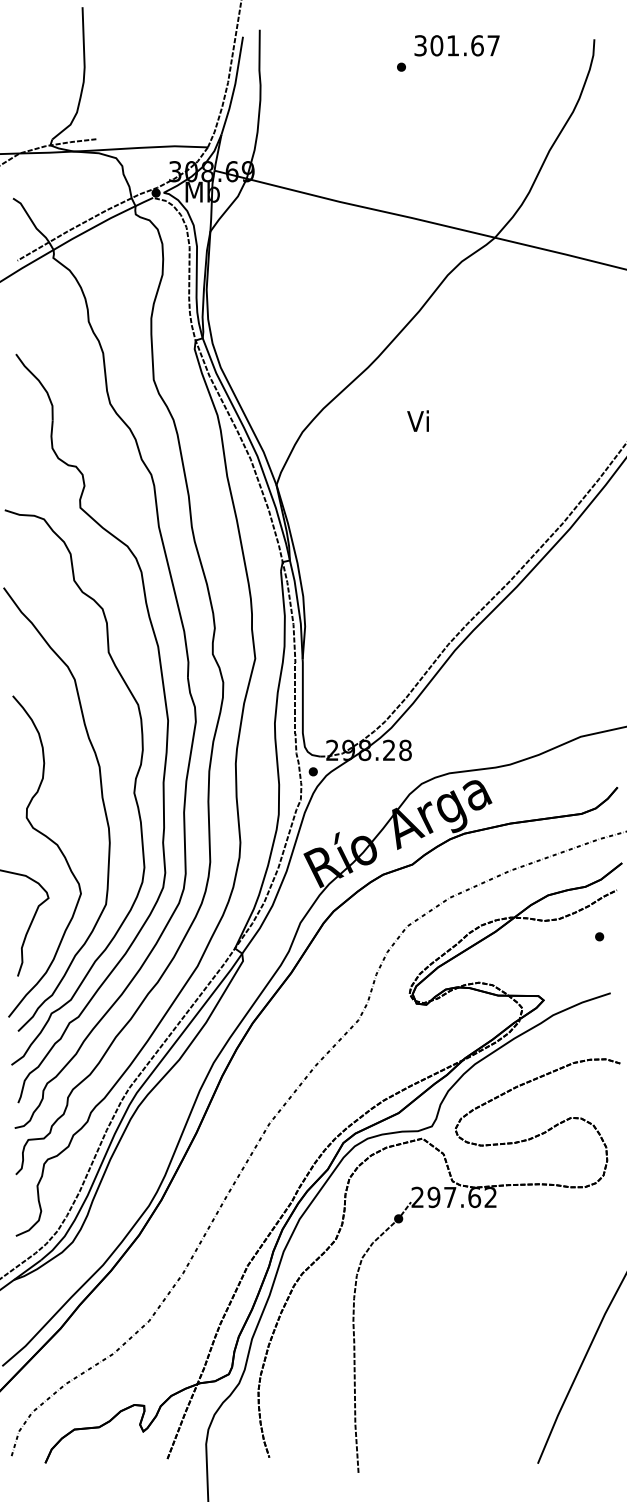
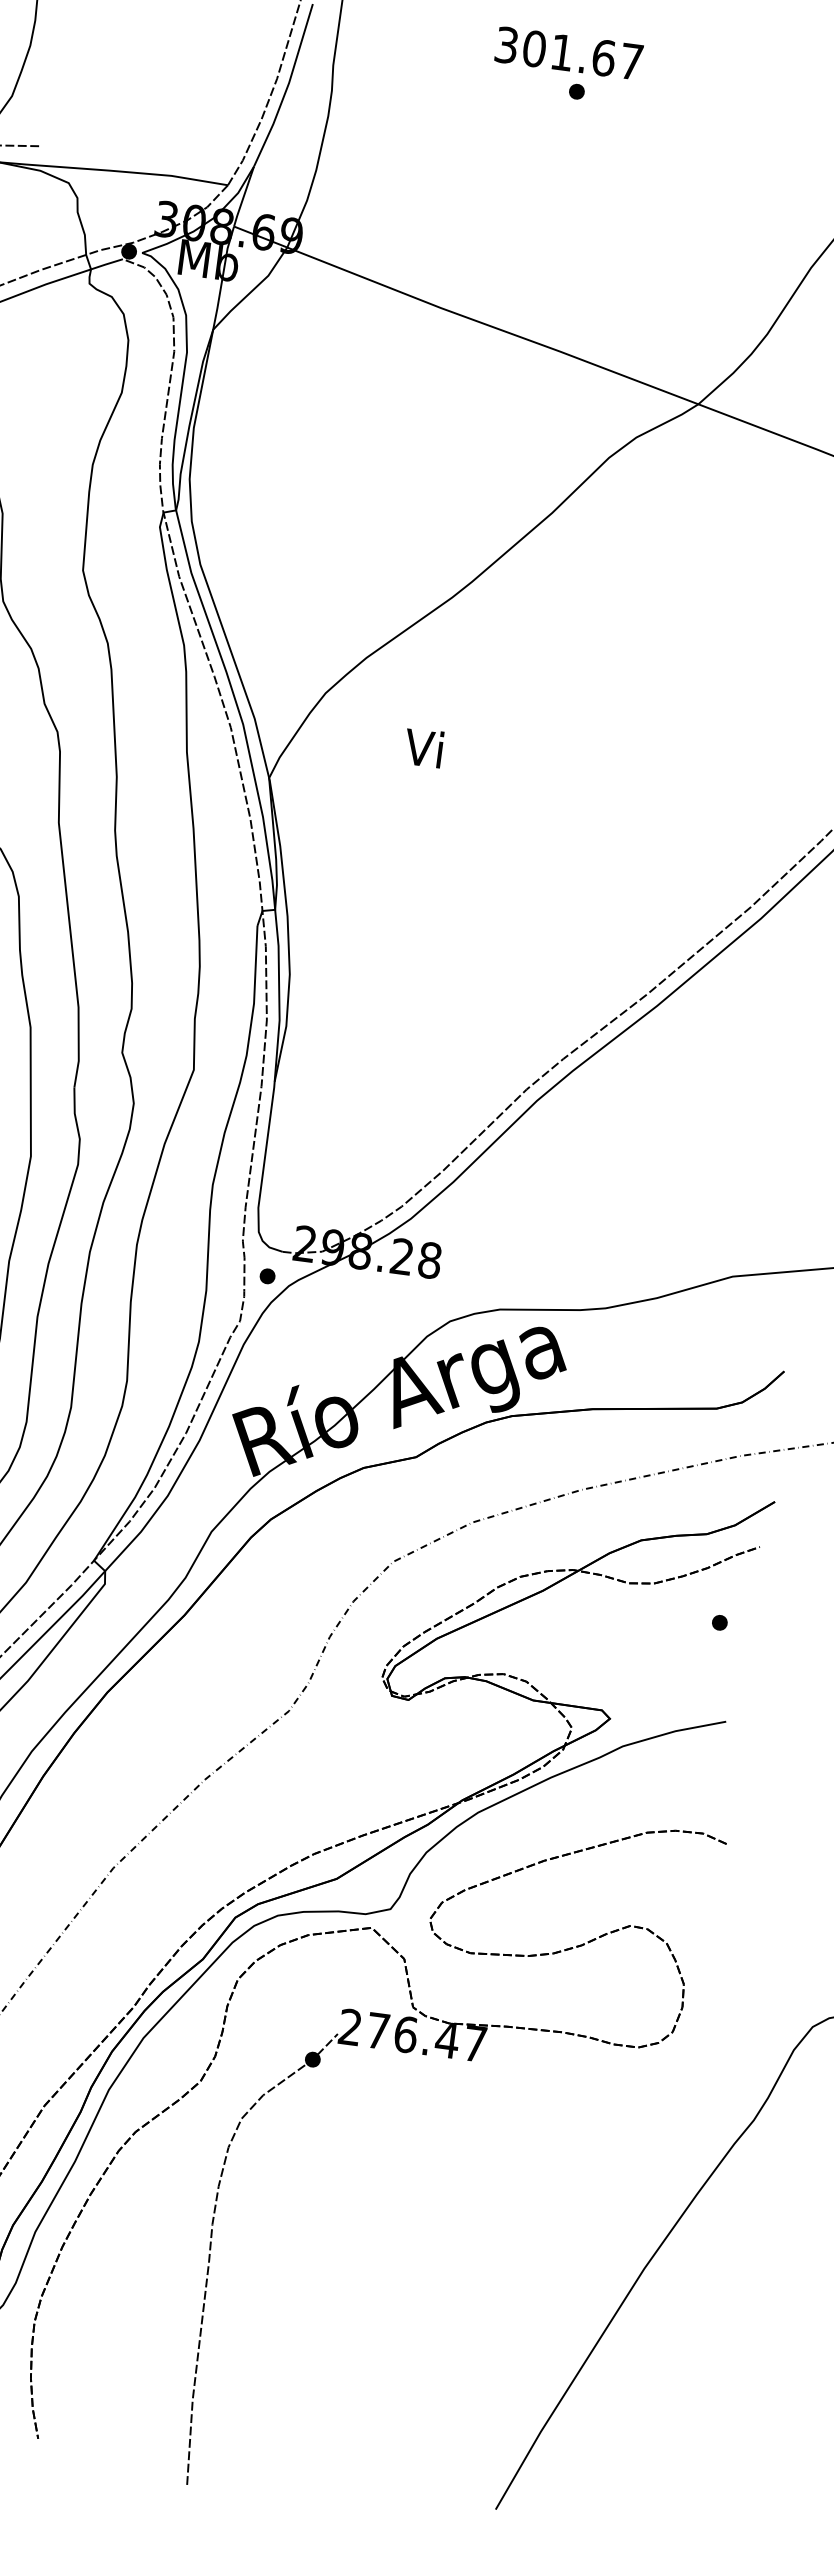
text: (456, 45) -> (568, 52), moved
text: (417, 420) -> (422, 746), moved
text: (461, 1197) -> (425, 2037), 297.62 -> 276.47

